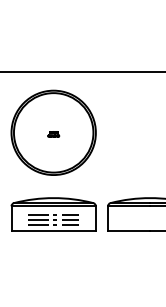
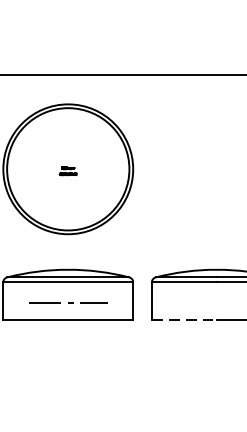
line: (53, 214) -> (67, 294), removed
line: (53, 224) -> (67, 310), removed
line: (129, 230) -> (184, 319), solid -> dashed

